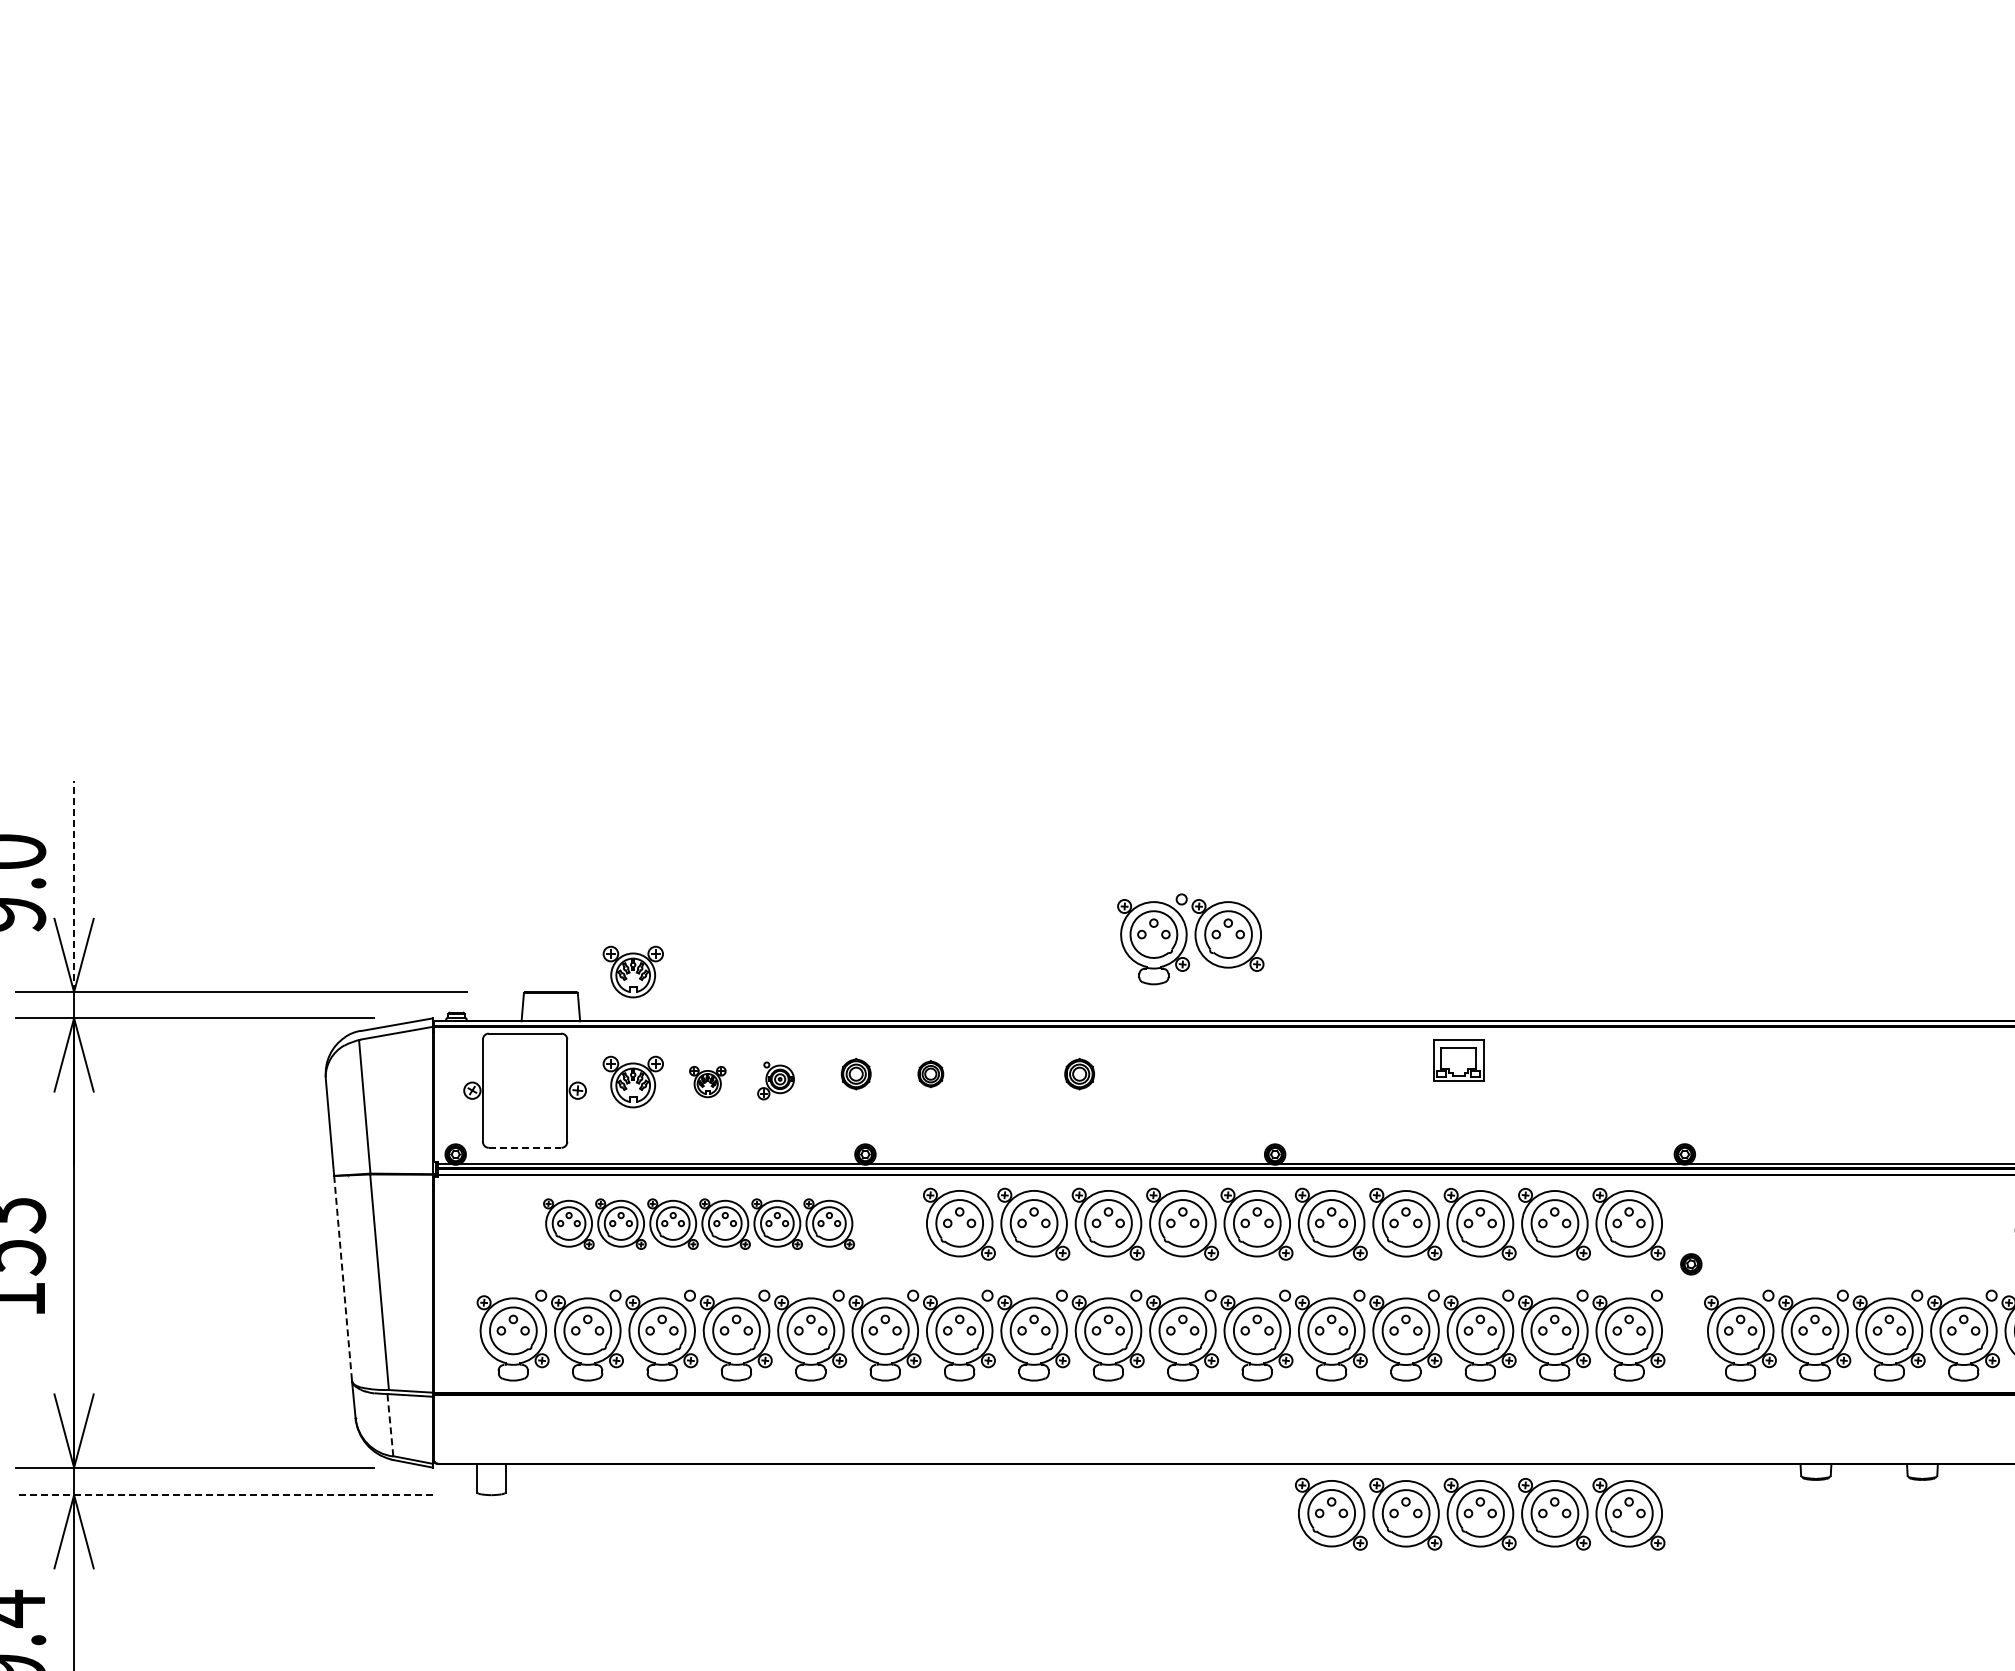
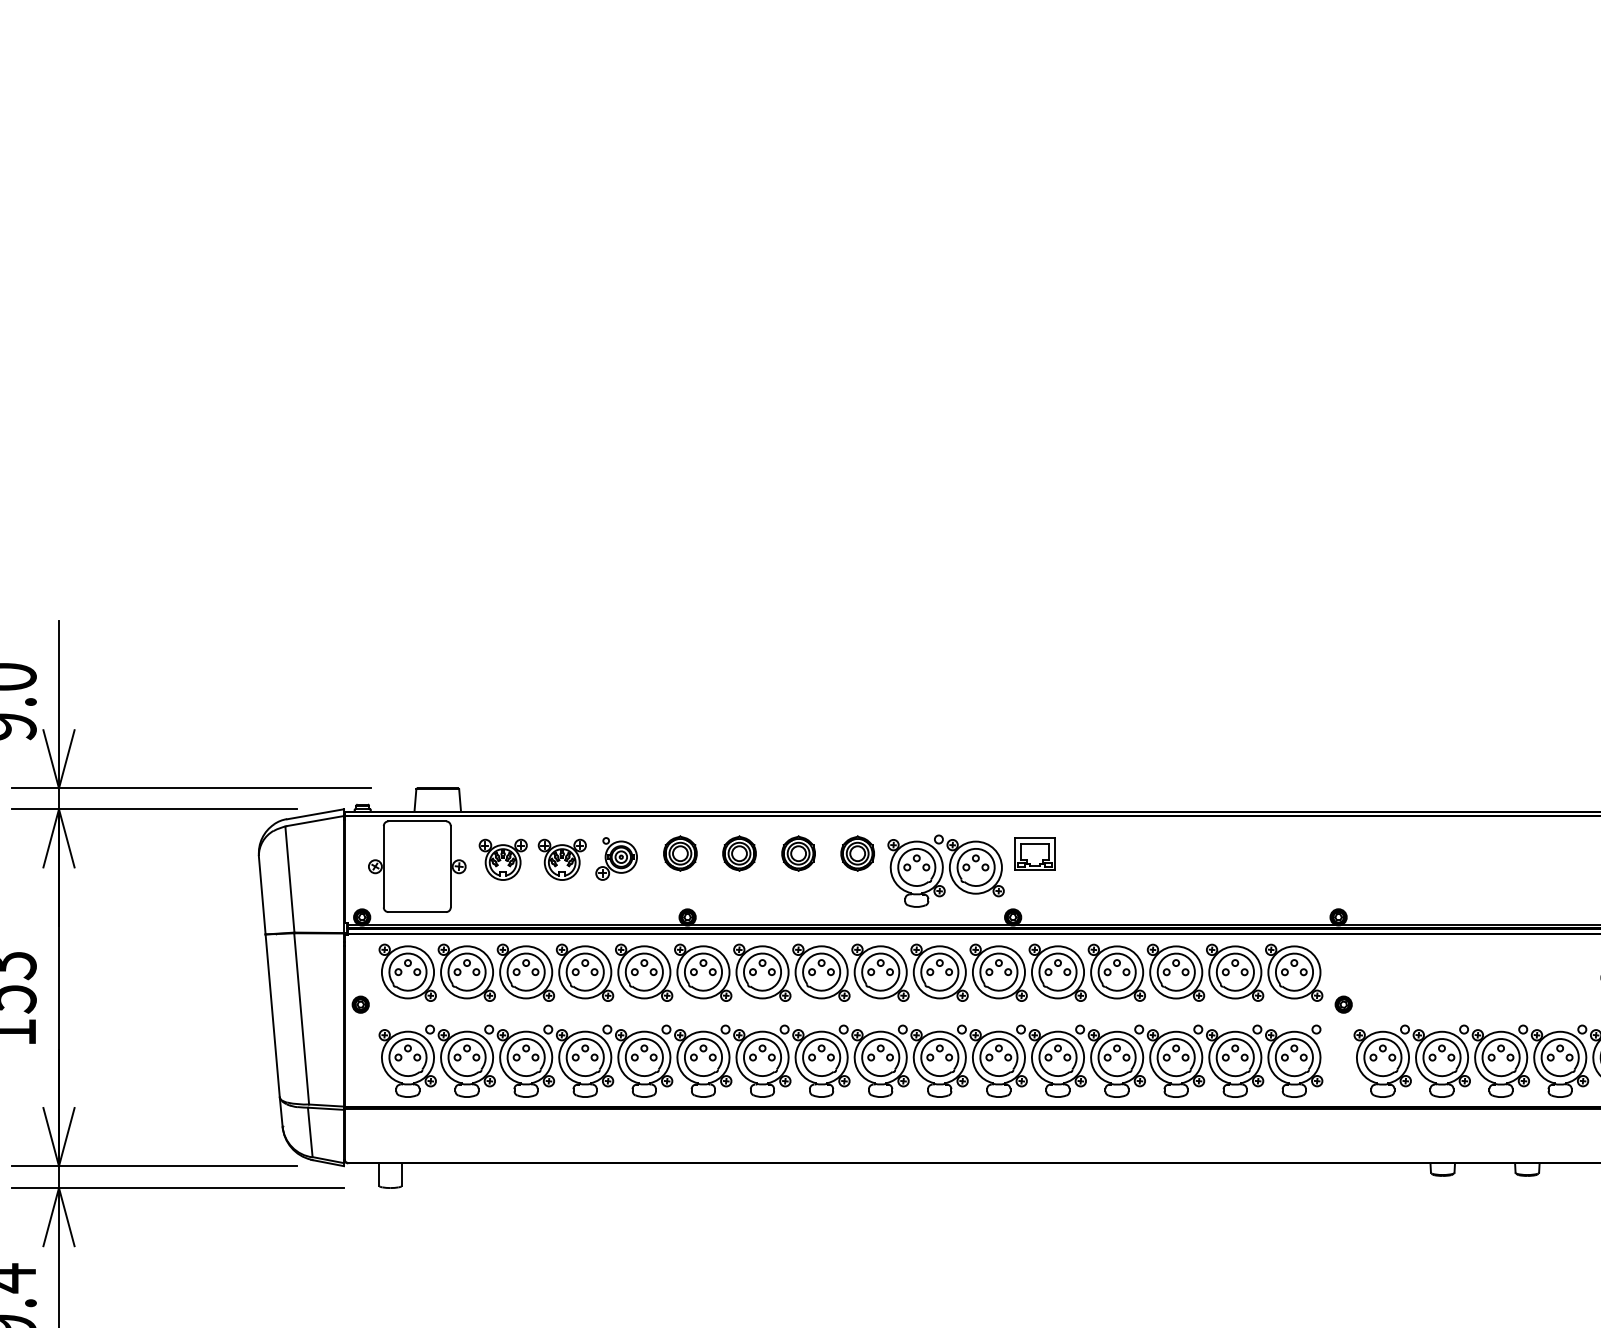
line: (74, 886) -> (59, 704), dashed -> solid
part: (1190, 939) -> (945, 871), moved
part: (632, 971) -> (502, 772), removed
part: (1458, 1060) -> (1034, 853), moved
part: (855, 1073) -> (679, 853), size x1.43
part: (930, 1073) -> (739, 853), size x1.67
part: (1004, 1073) -> (798, 853), added
part: (1079, 1073) -> (857, 853), size x1.43
part: (775, 1080) -> (616, 858), size x1.43
part: (707, 1081) -> (562, 859), size x1.67
line: (525, 1147) -> (417, 911), dashed -> solid
part: (698, 1223) -> (555, 972), size x1.43
part: (453, 1264) -> (360, 1004), added
line: (343, 1278) -> (273, 1015), dashed -> solid
line: (390, 1424) -> (310, 1131), dashed -> solid
line: (224, 1495) -> (178, 1188), dashed -> solid
part: (1480, 1513) -> (1176, 1202), removed

